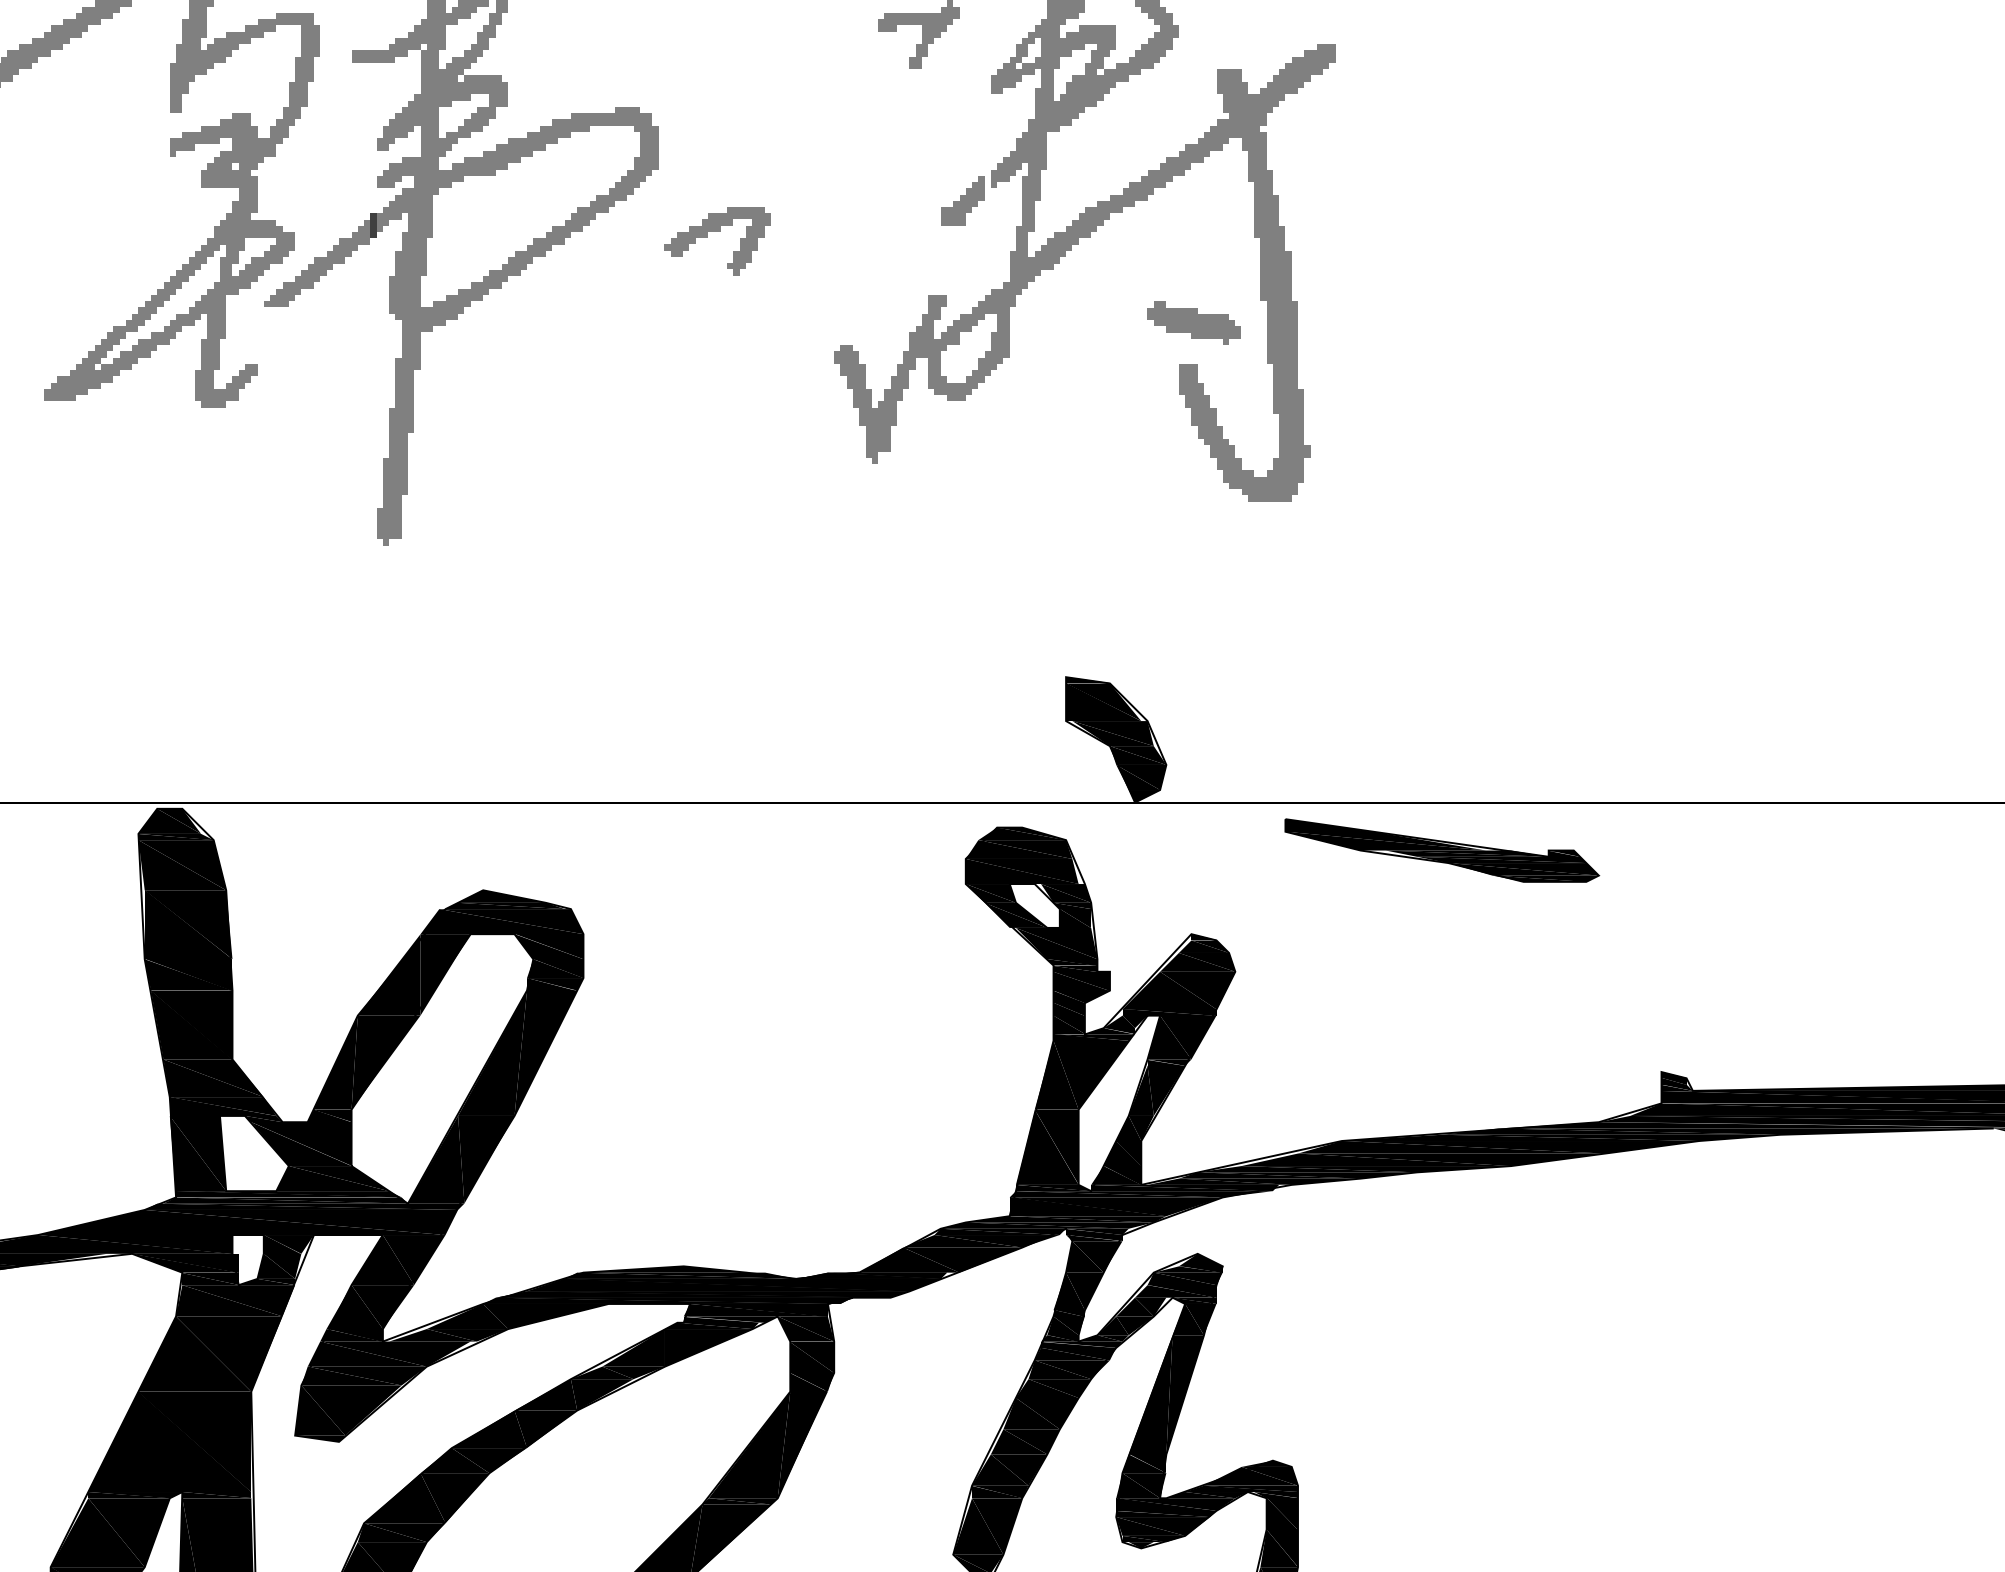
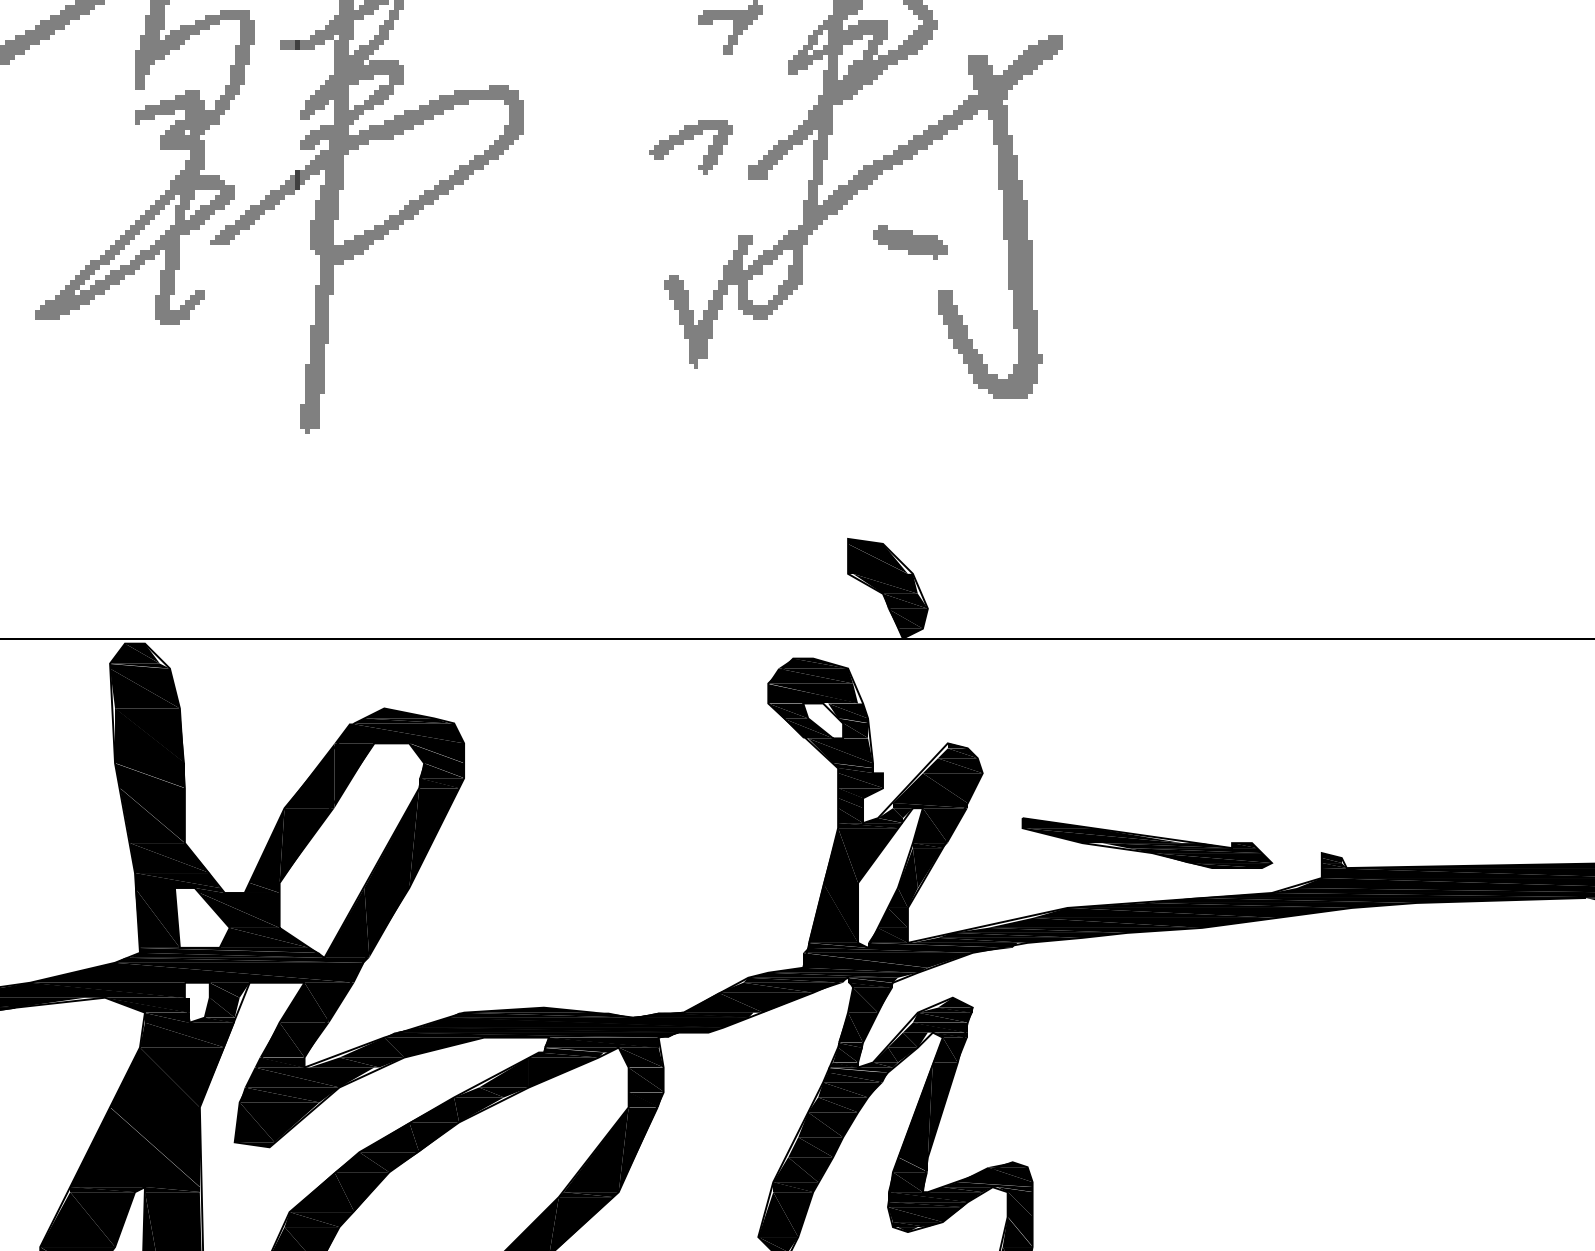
fill: (373, 56) -> (297, 45), added
fill: (987, 184) -> (785, 146), added
part: (717, 231) -> (690, 139), moved
part: (1193, 322) -> (909, 241), moved
part: (1442, 850) -> (1147, 843), moved

